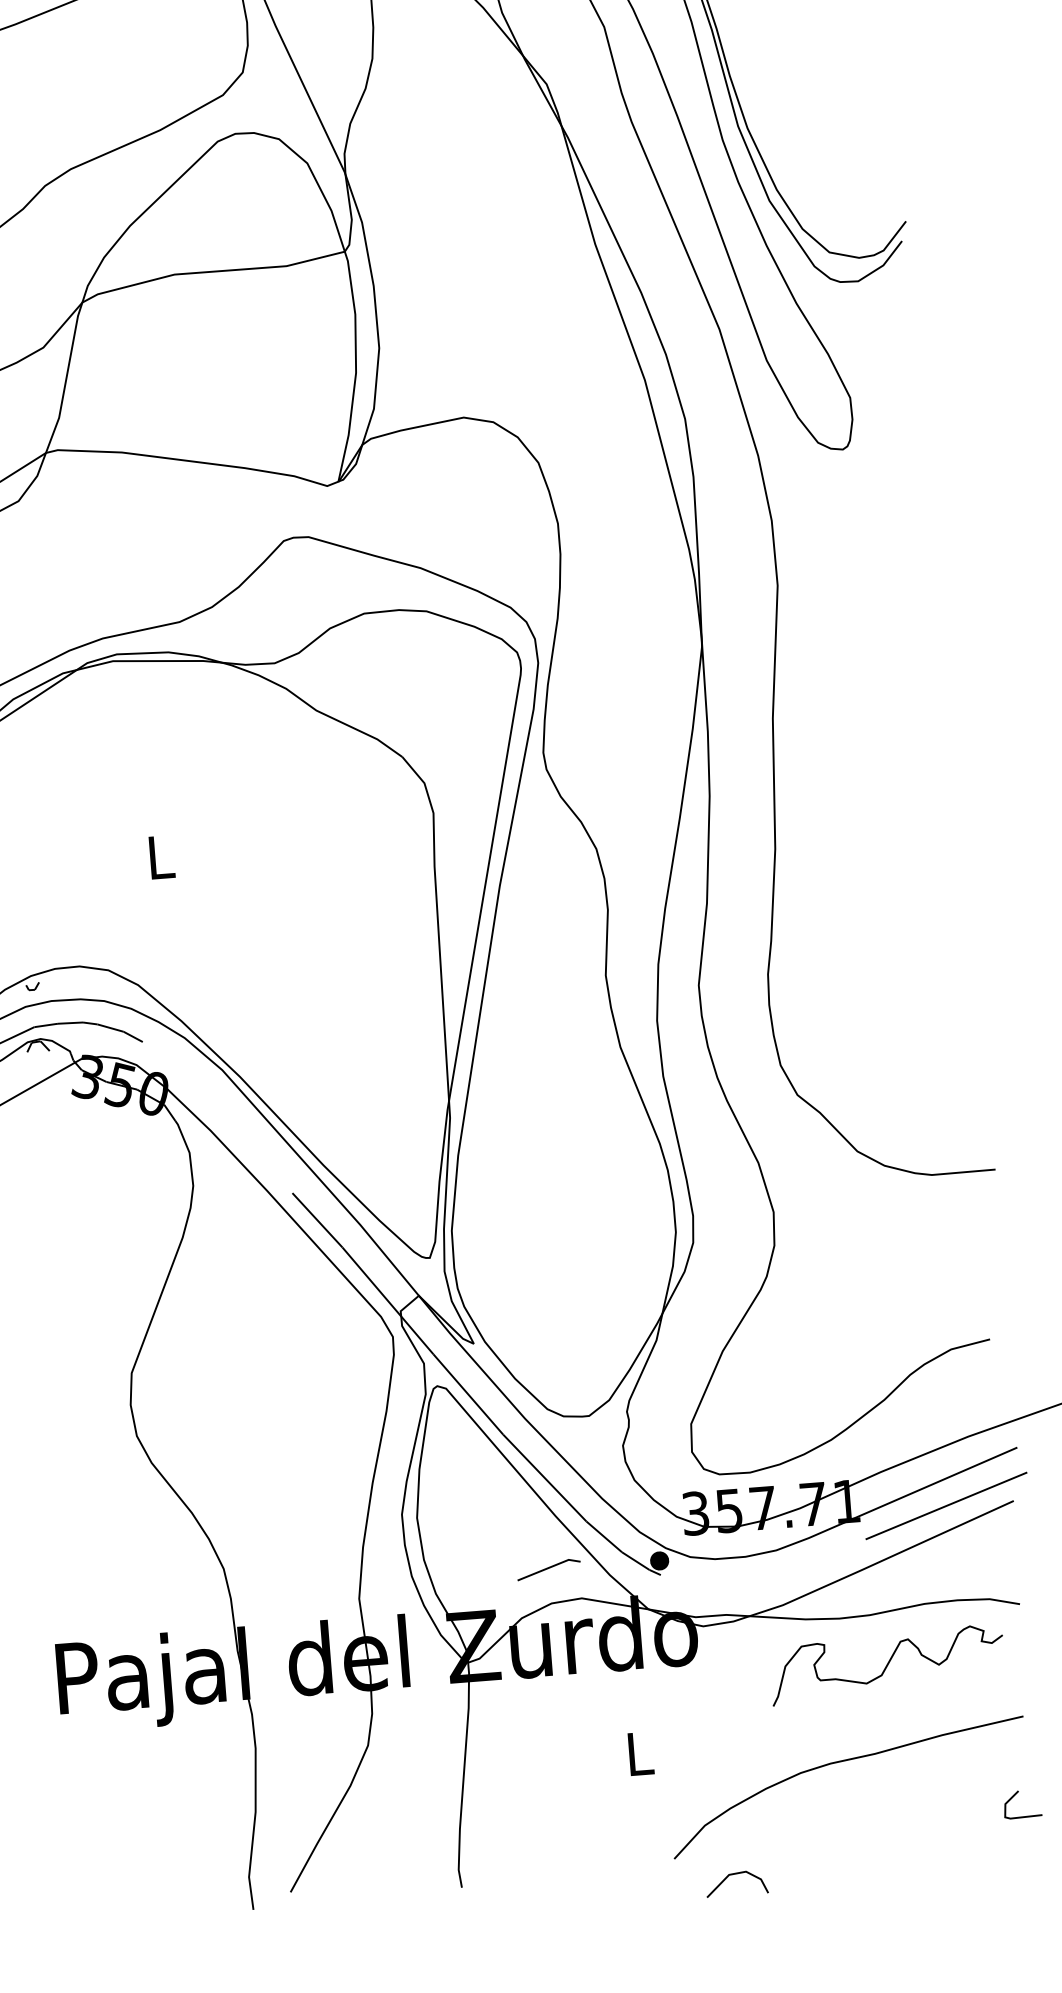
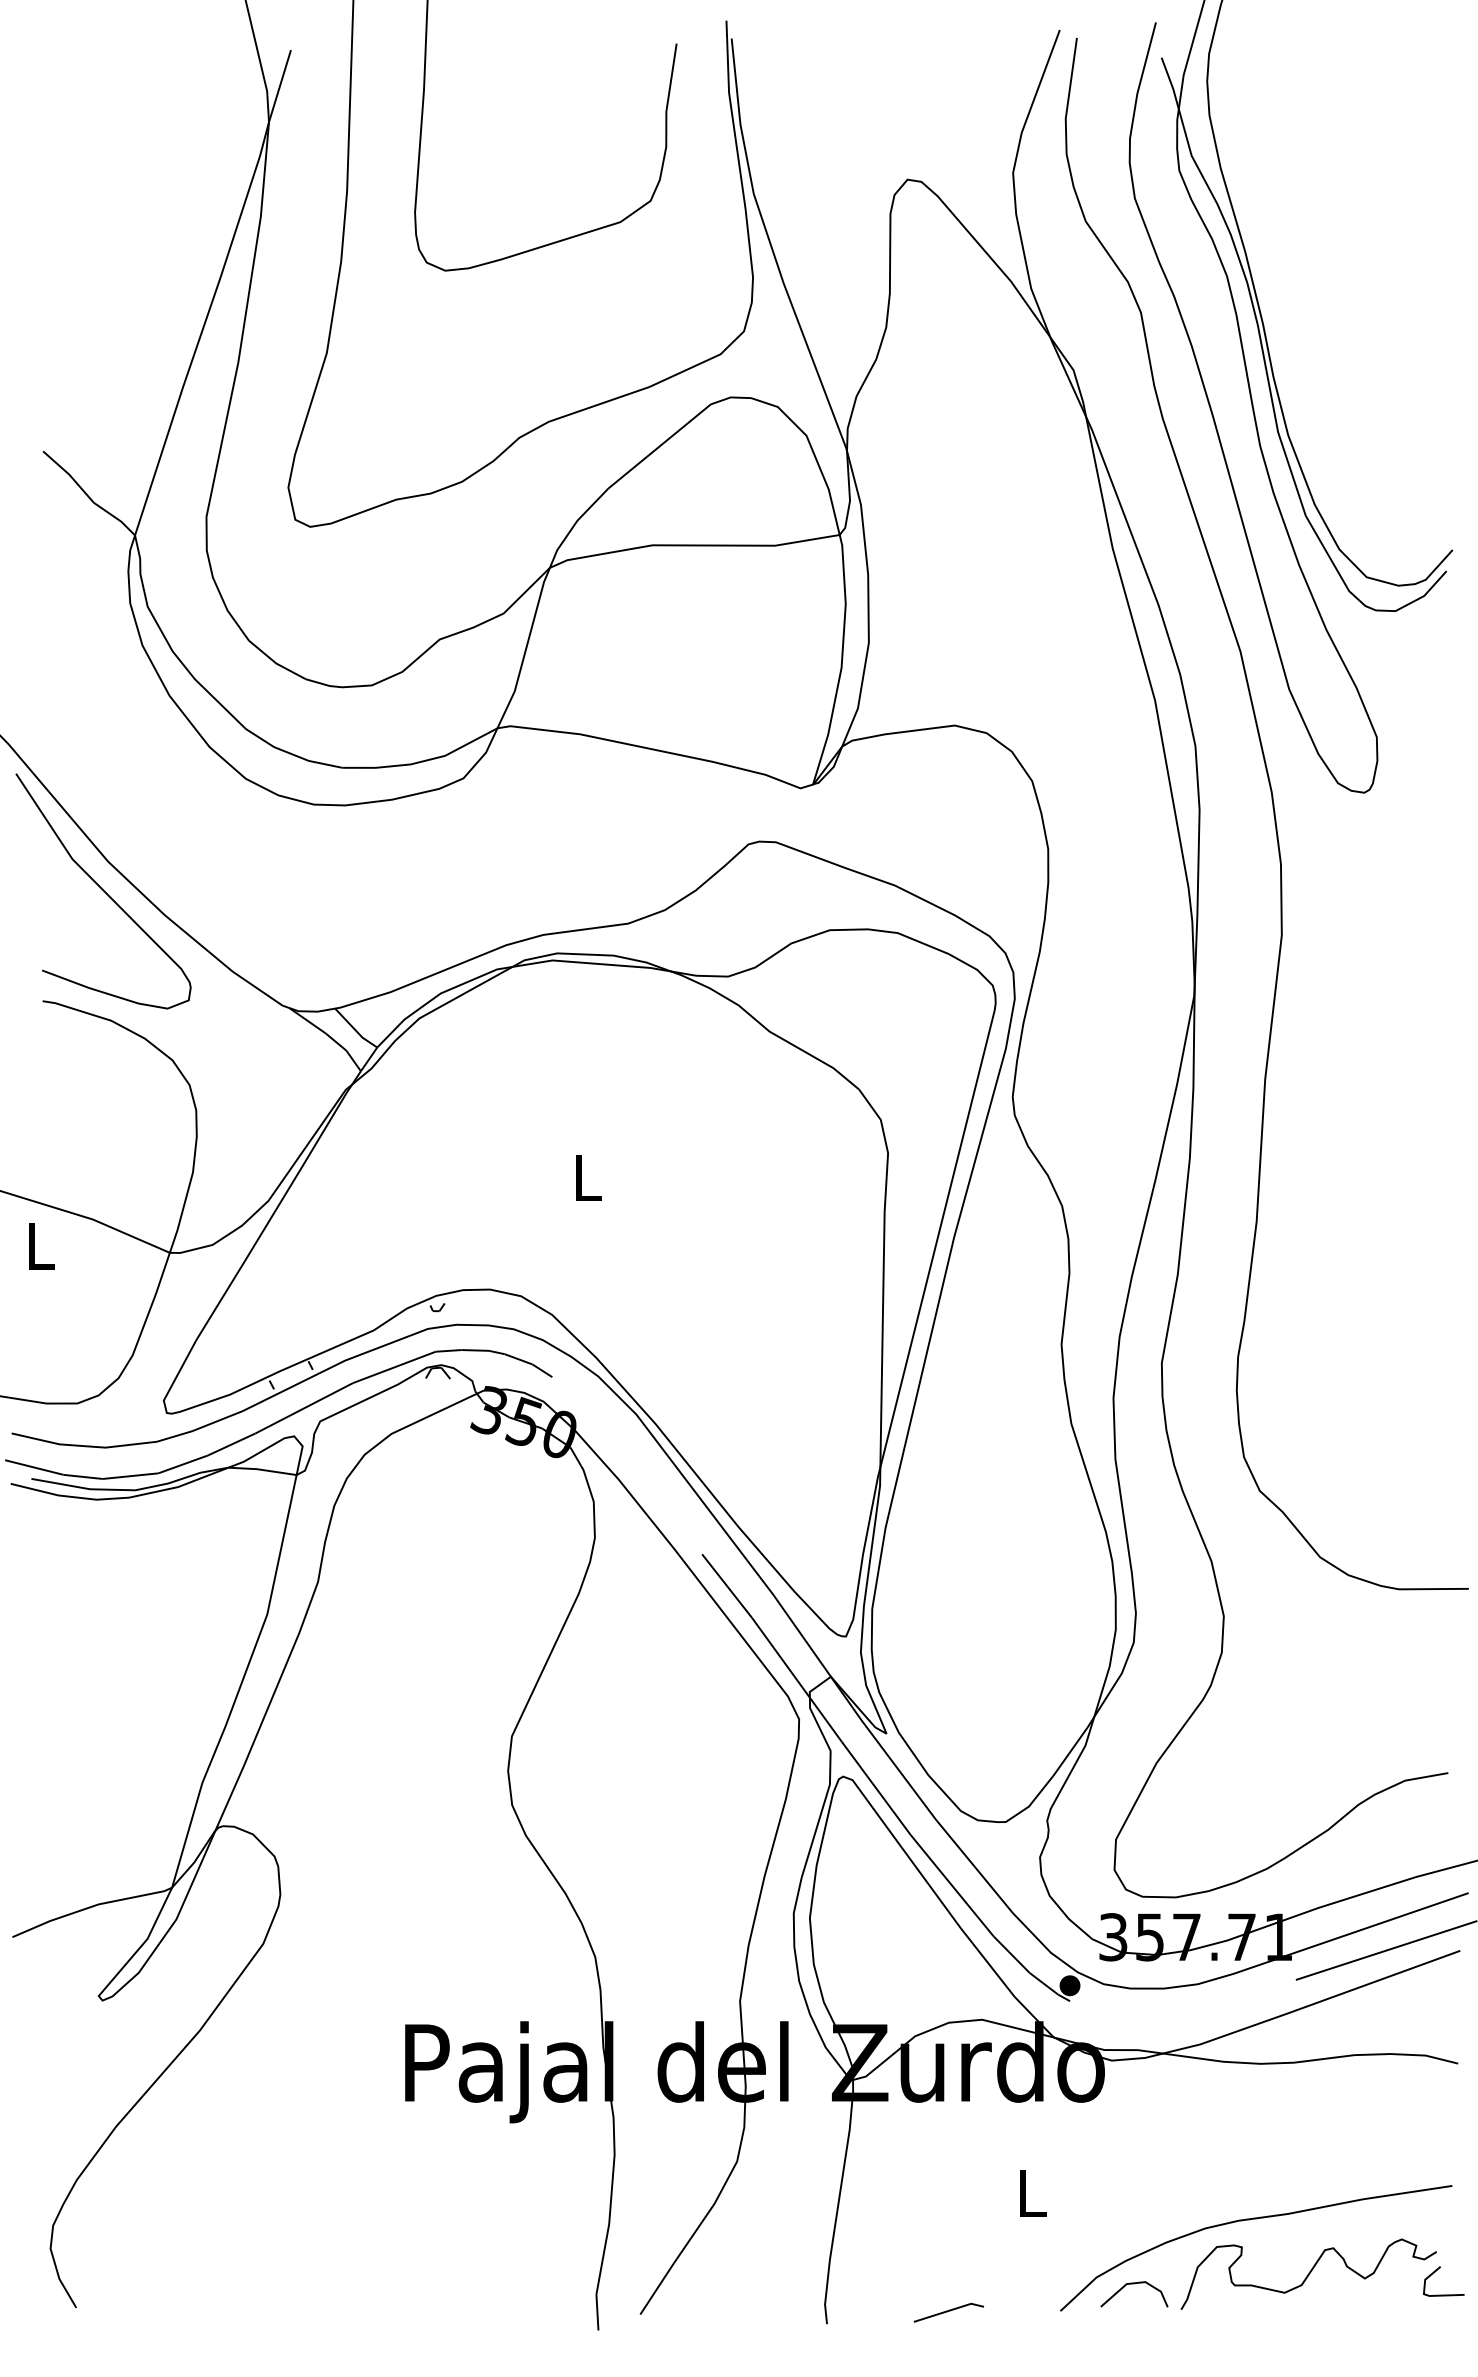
line: (548, 1568) -> (948, 2311), moved
curve: (887, 1664) -> (1308, 2273), moved
line: (736, 1874) -> (1134, 2284), moved

